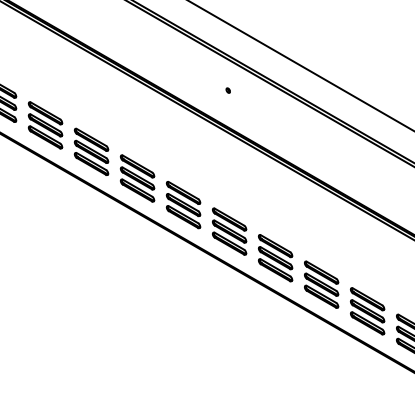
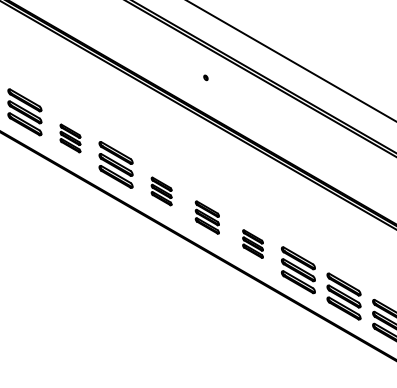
part: (91, 151) -> (70, 138), size x0.6
part: (183, 205) -> (161, 191), size x0.6
part: (229, 231) -> (207, 217), size x0.7
part: (275, 258) -> (252, 244), size x0.6

